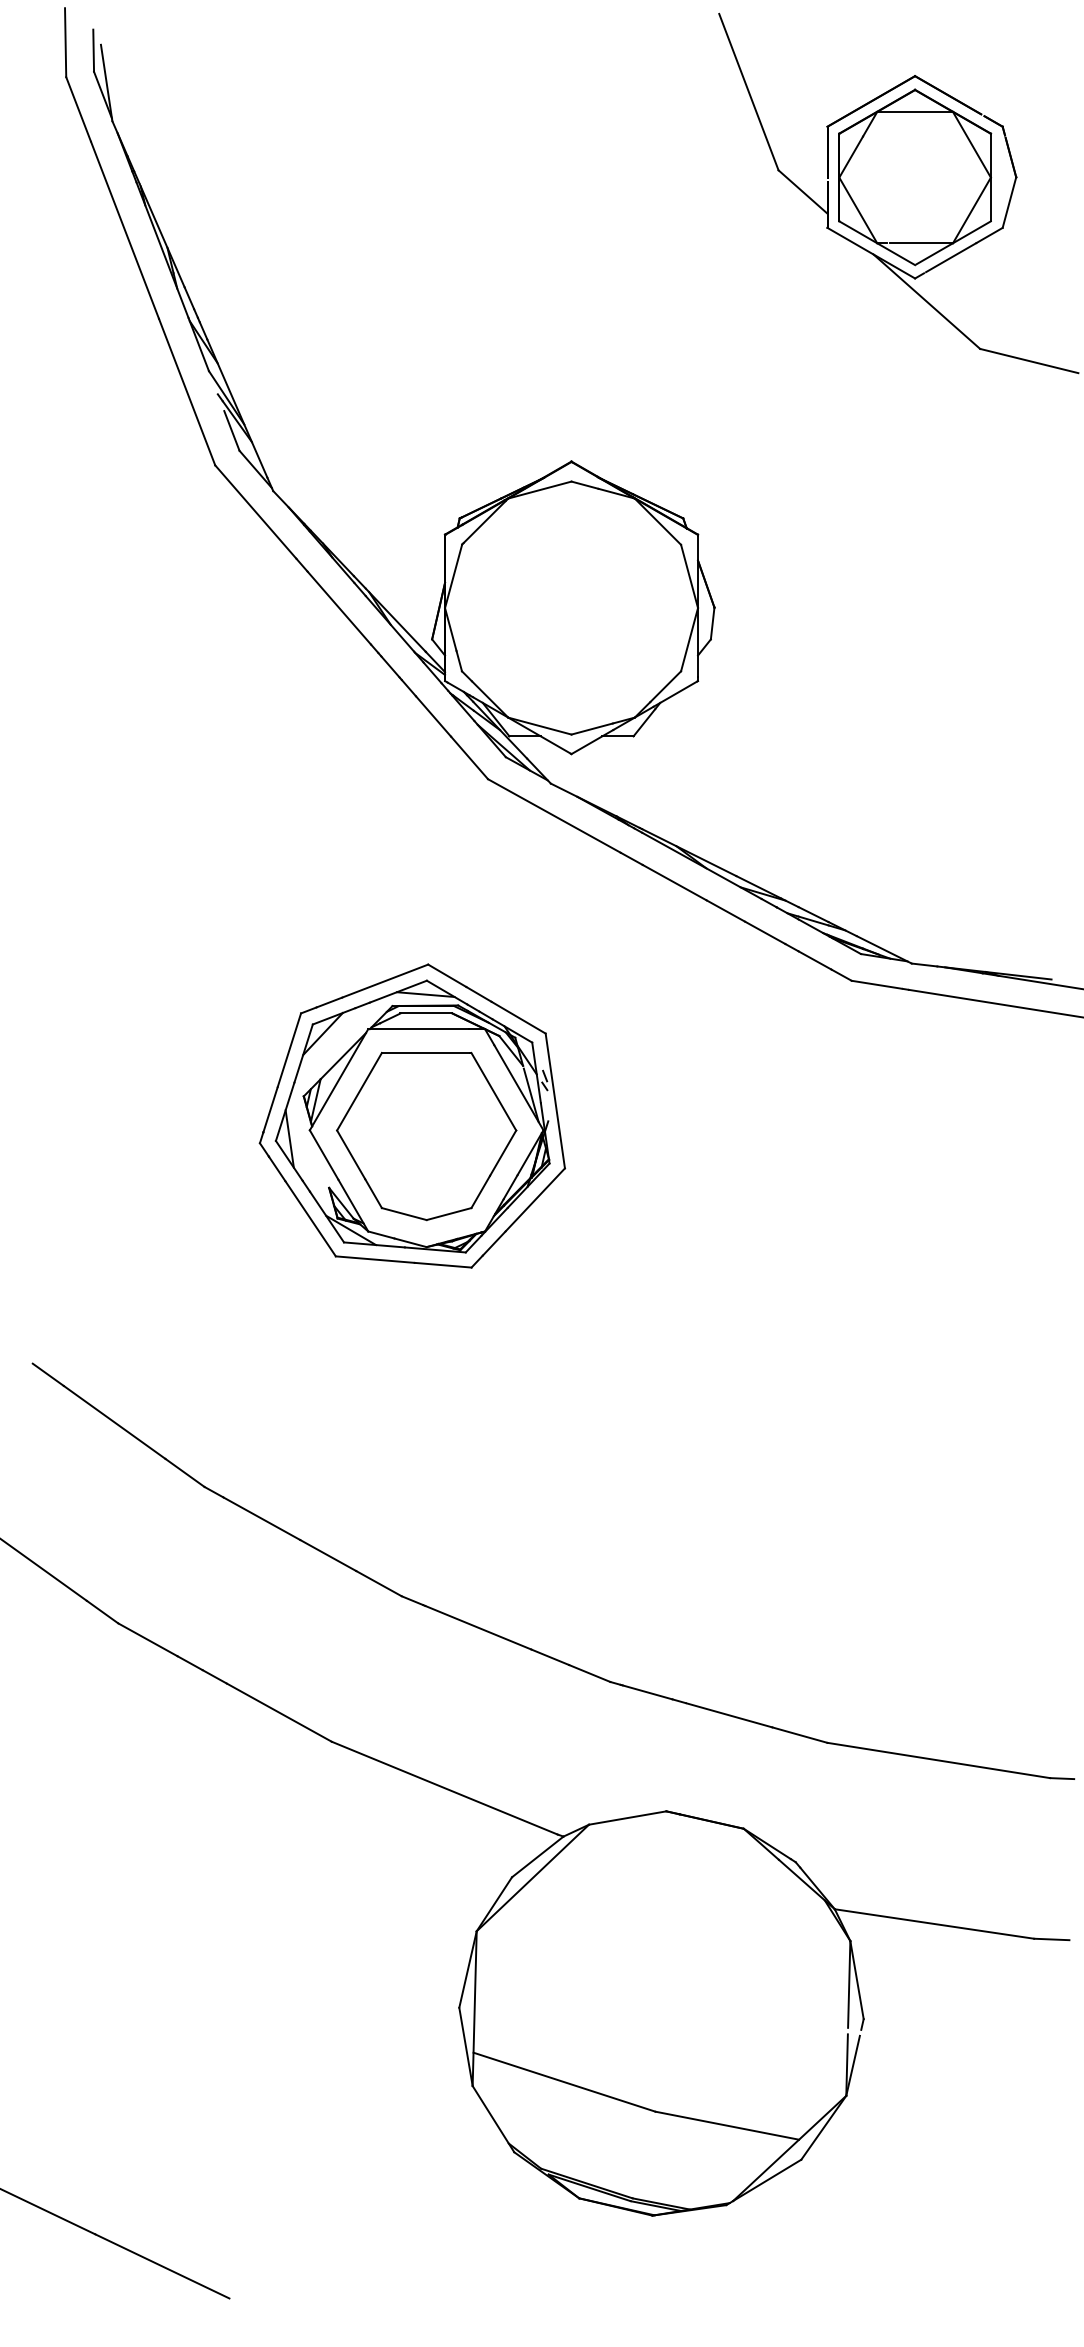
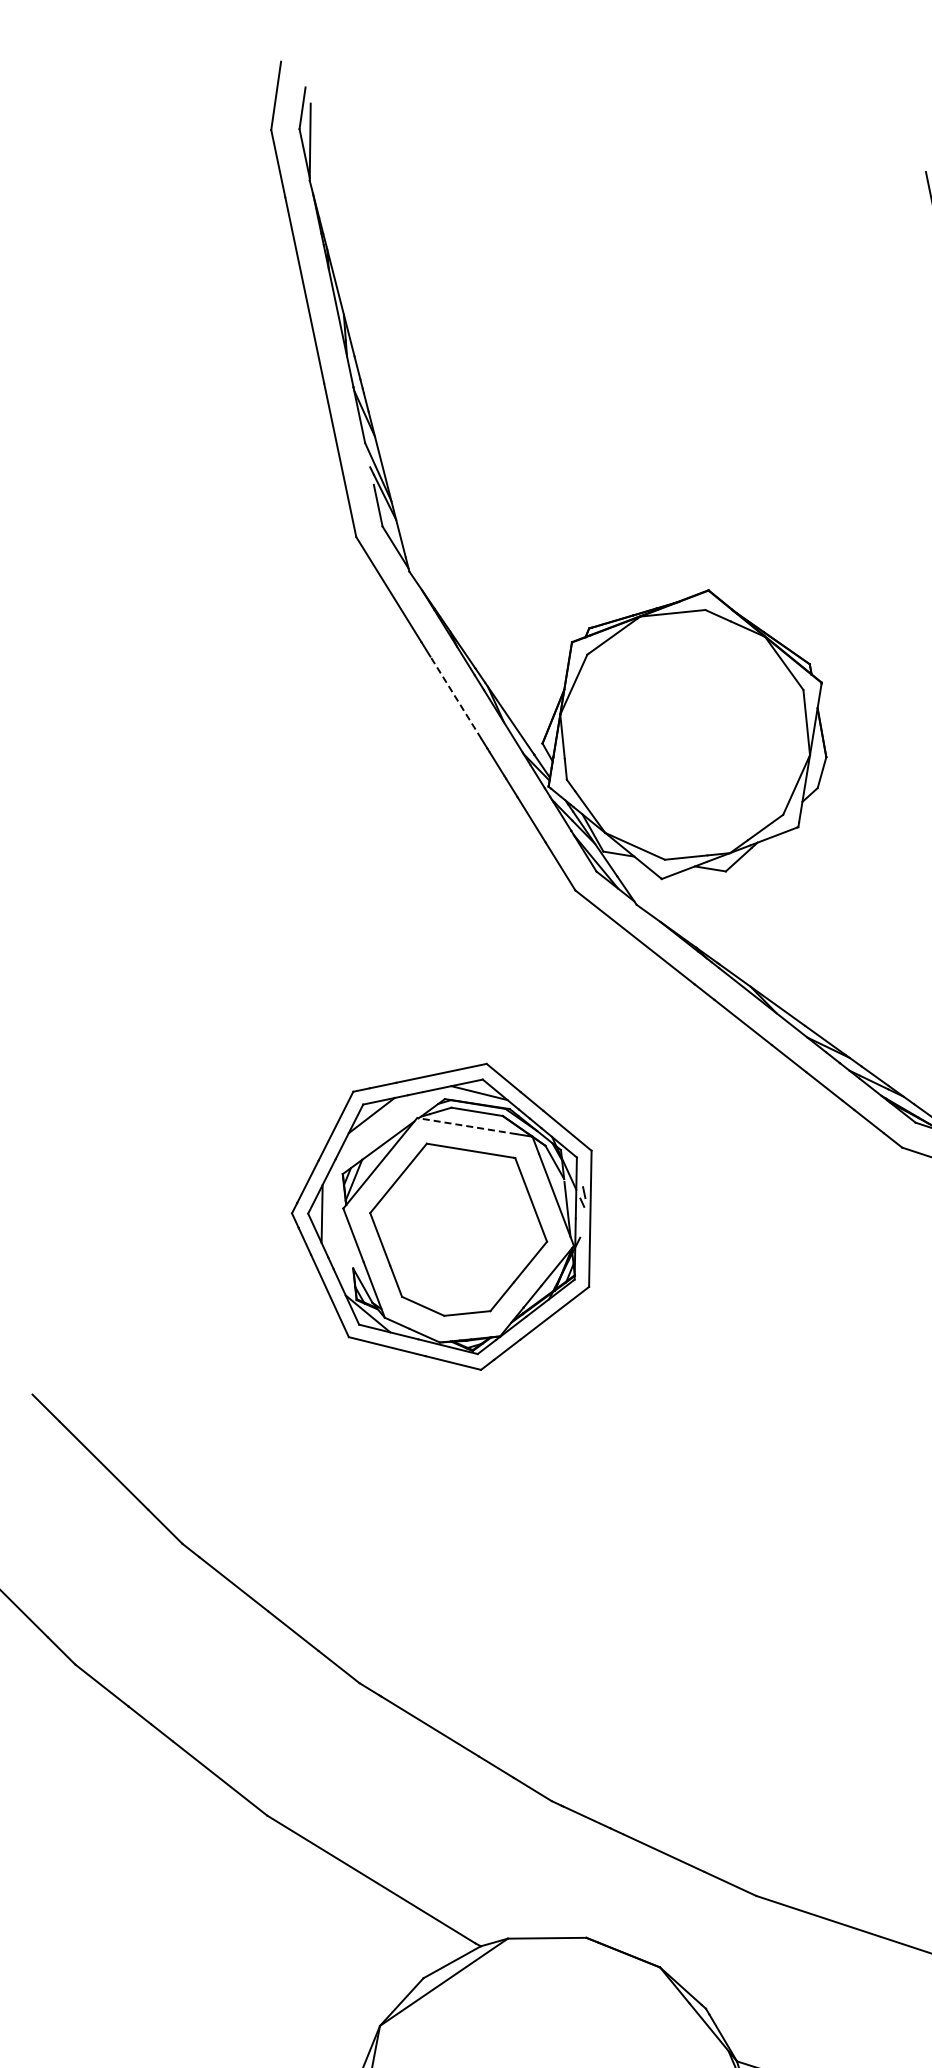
line: (338, 607) -> (455, 697), solid -> dashed
line: (418, 1029) -> (466, 1126), solid -> dashed

